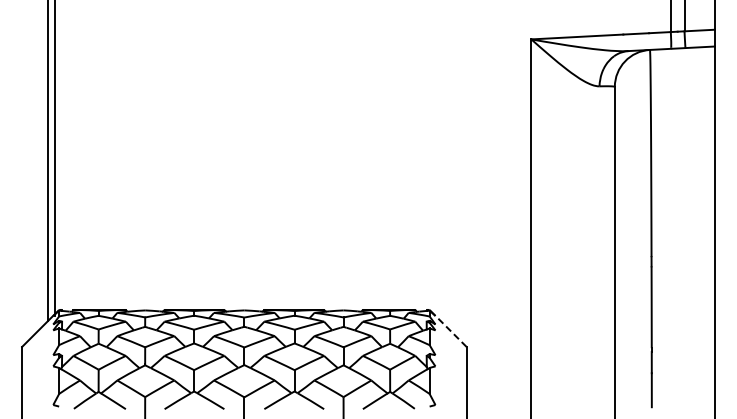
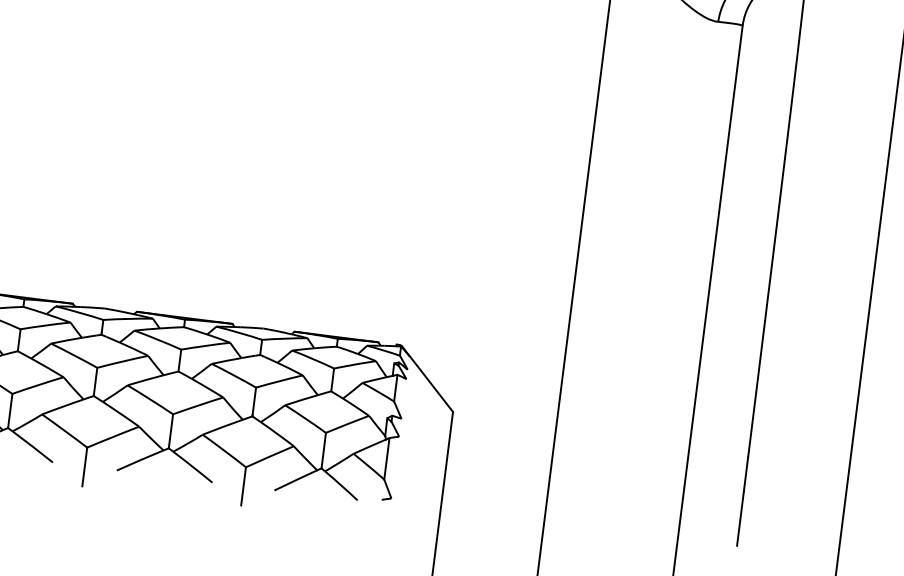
line: (451, 331) -> (431, 384), dashed -> solid

